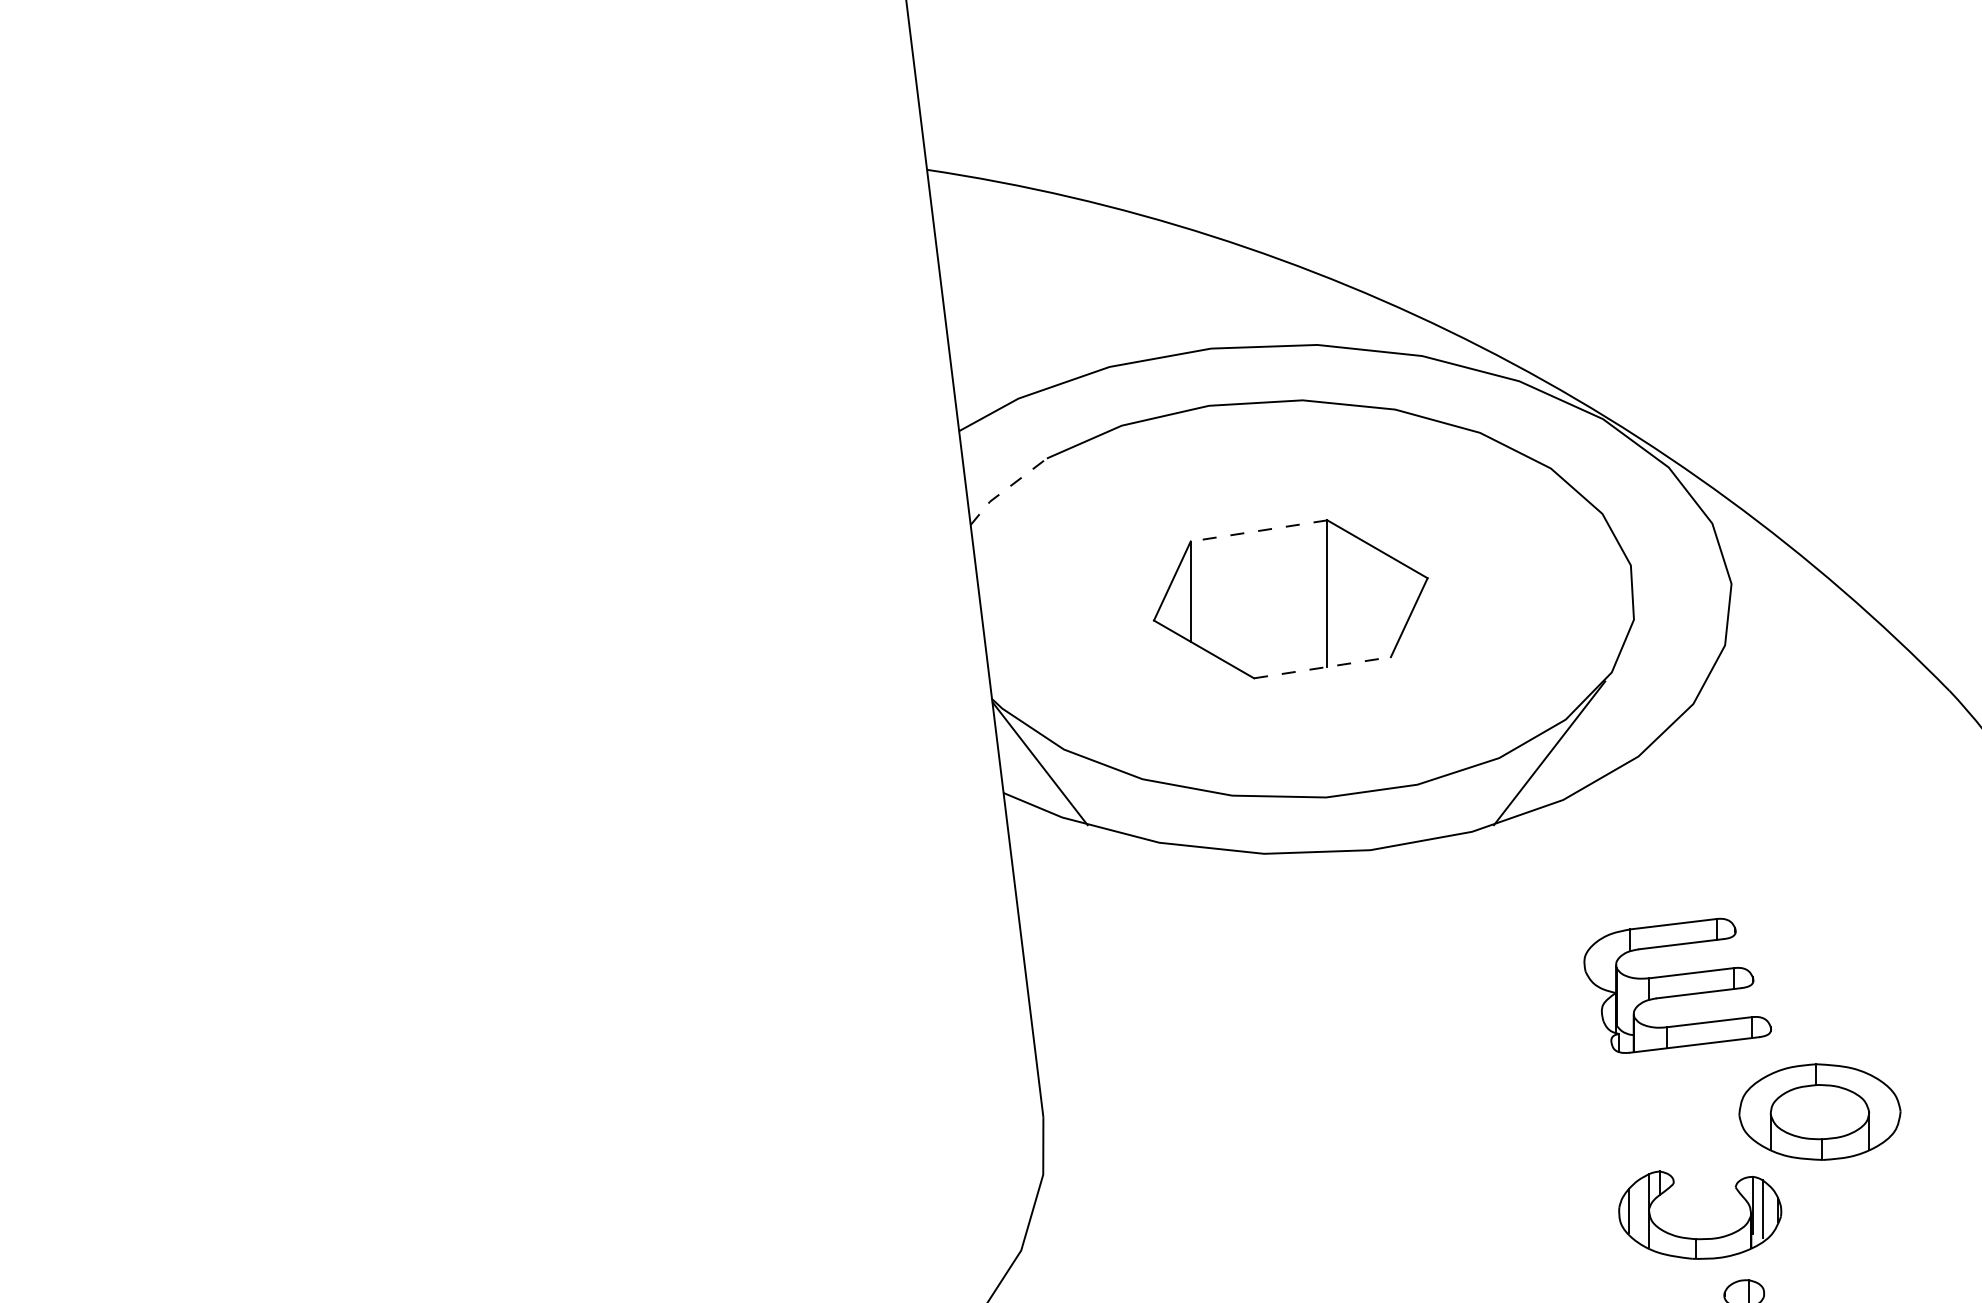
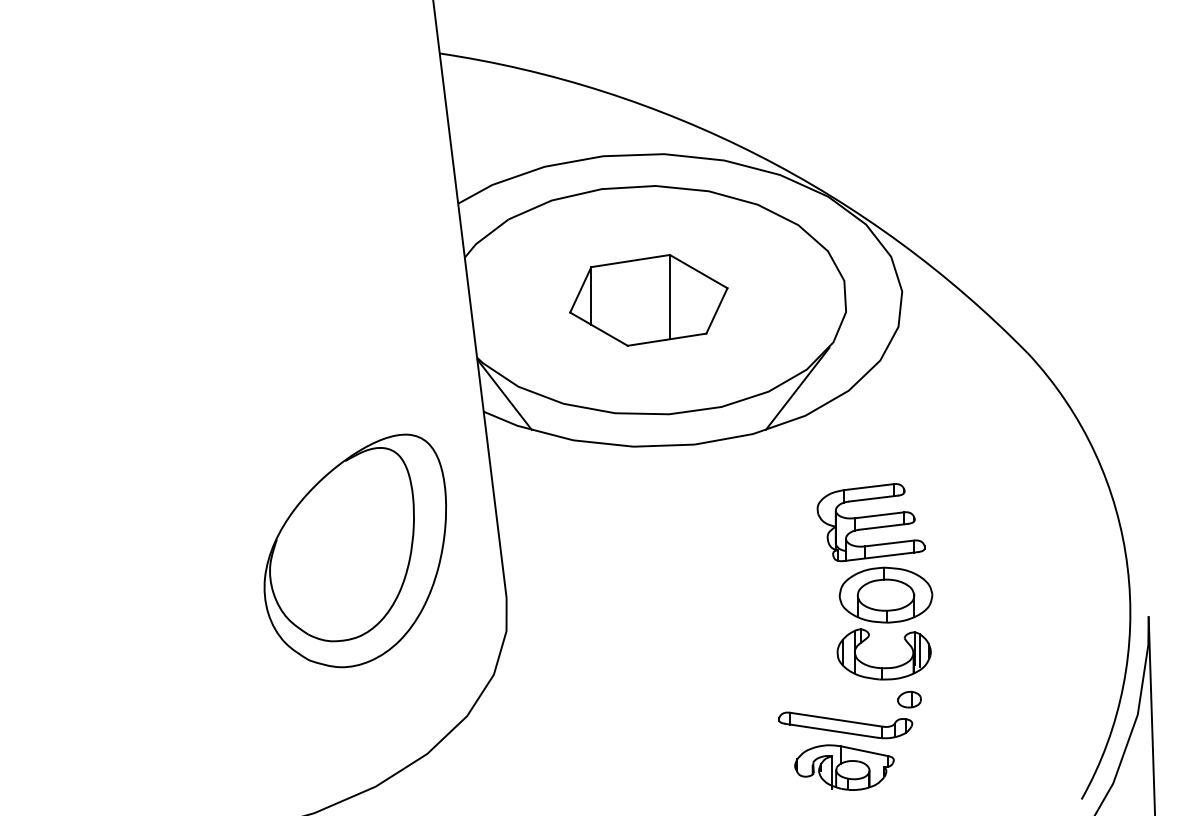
line: (1006, 489) -> (485, 237), dashed -> solid
line: (1258, 531) -> (630, 261), dashed -> solid
line: (1323, 667) -> (667, 339), dashed -> solid
part: (778, 1034) -> (354, 550), added
part: (1819, 1110) -> (885, 594), moved

